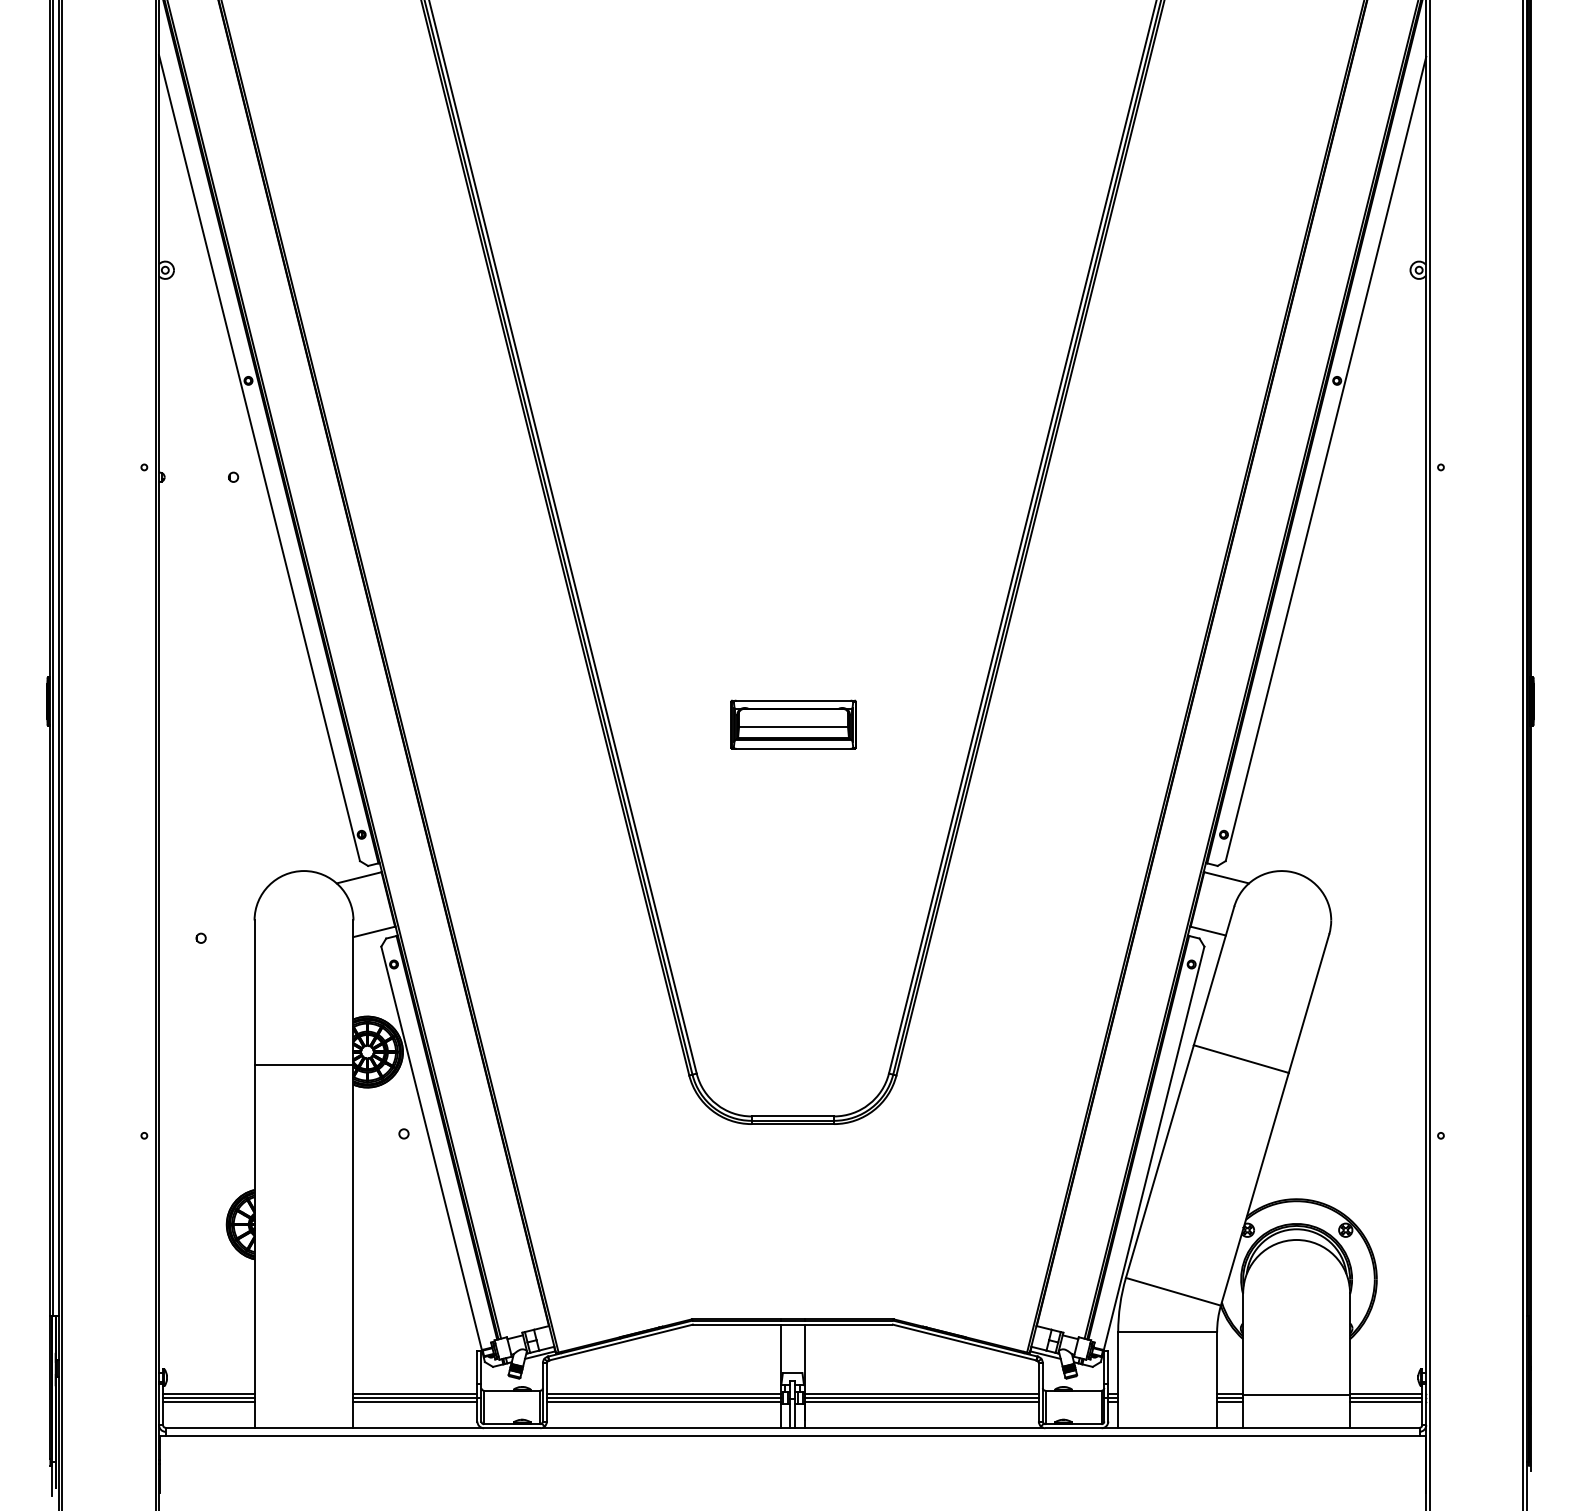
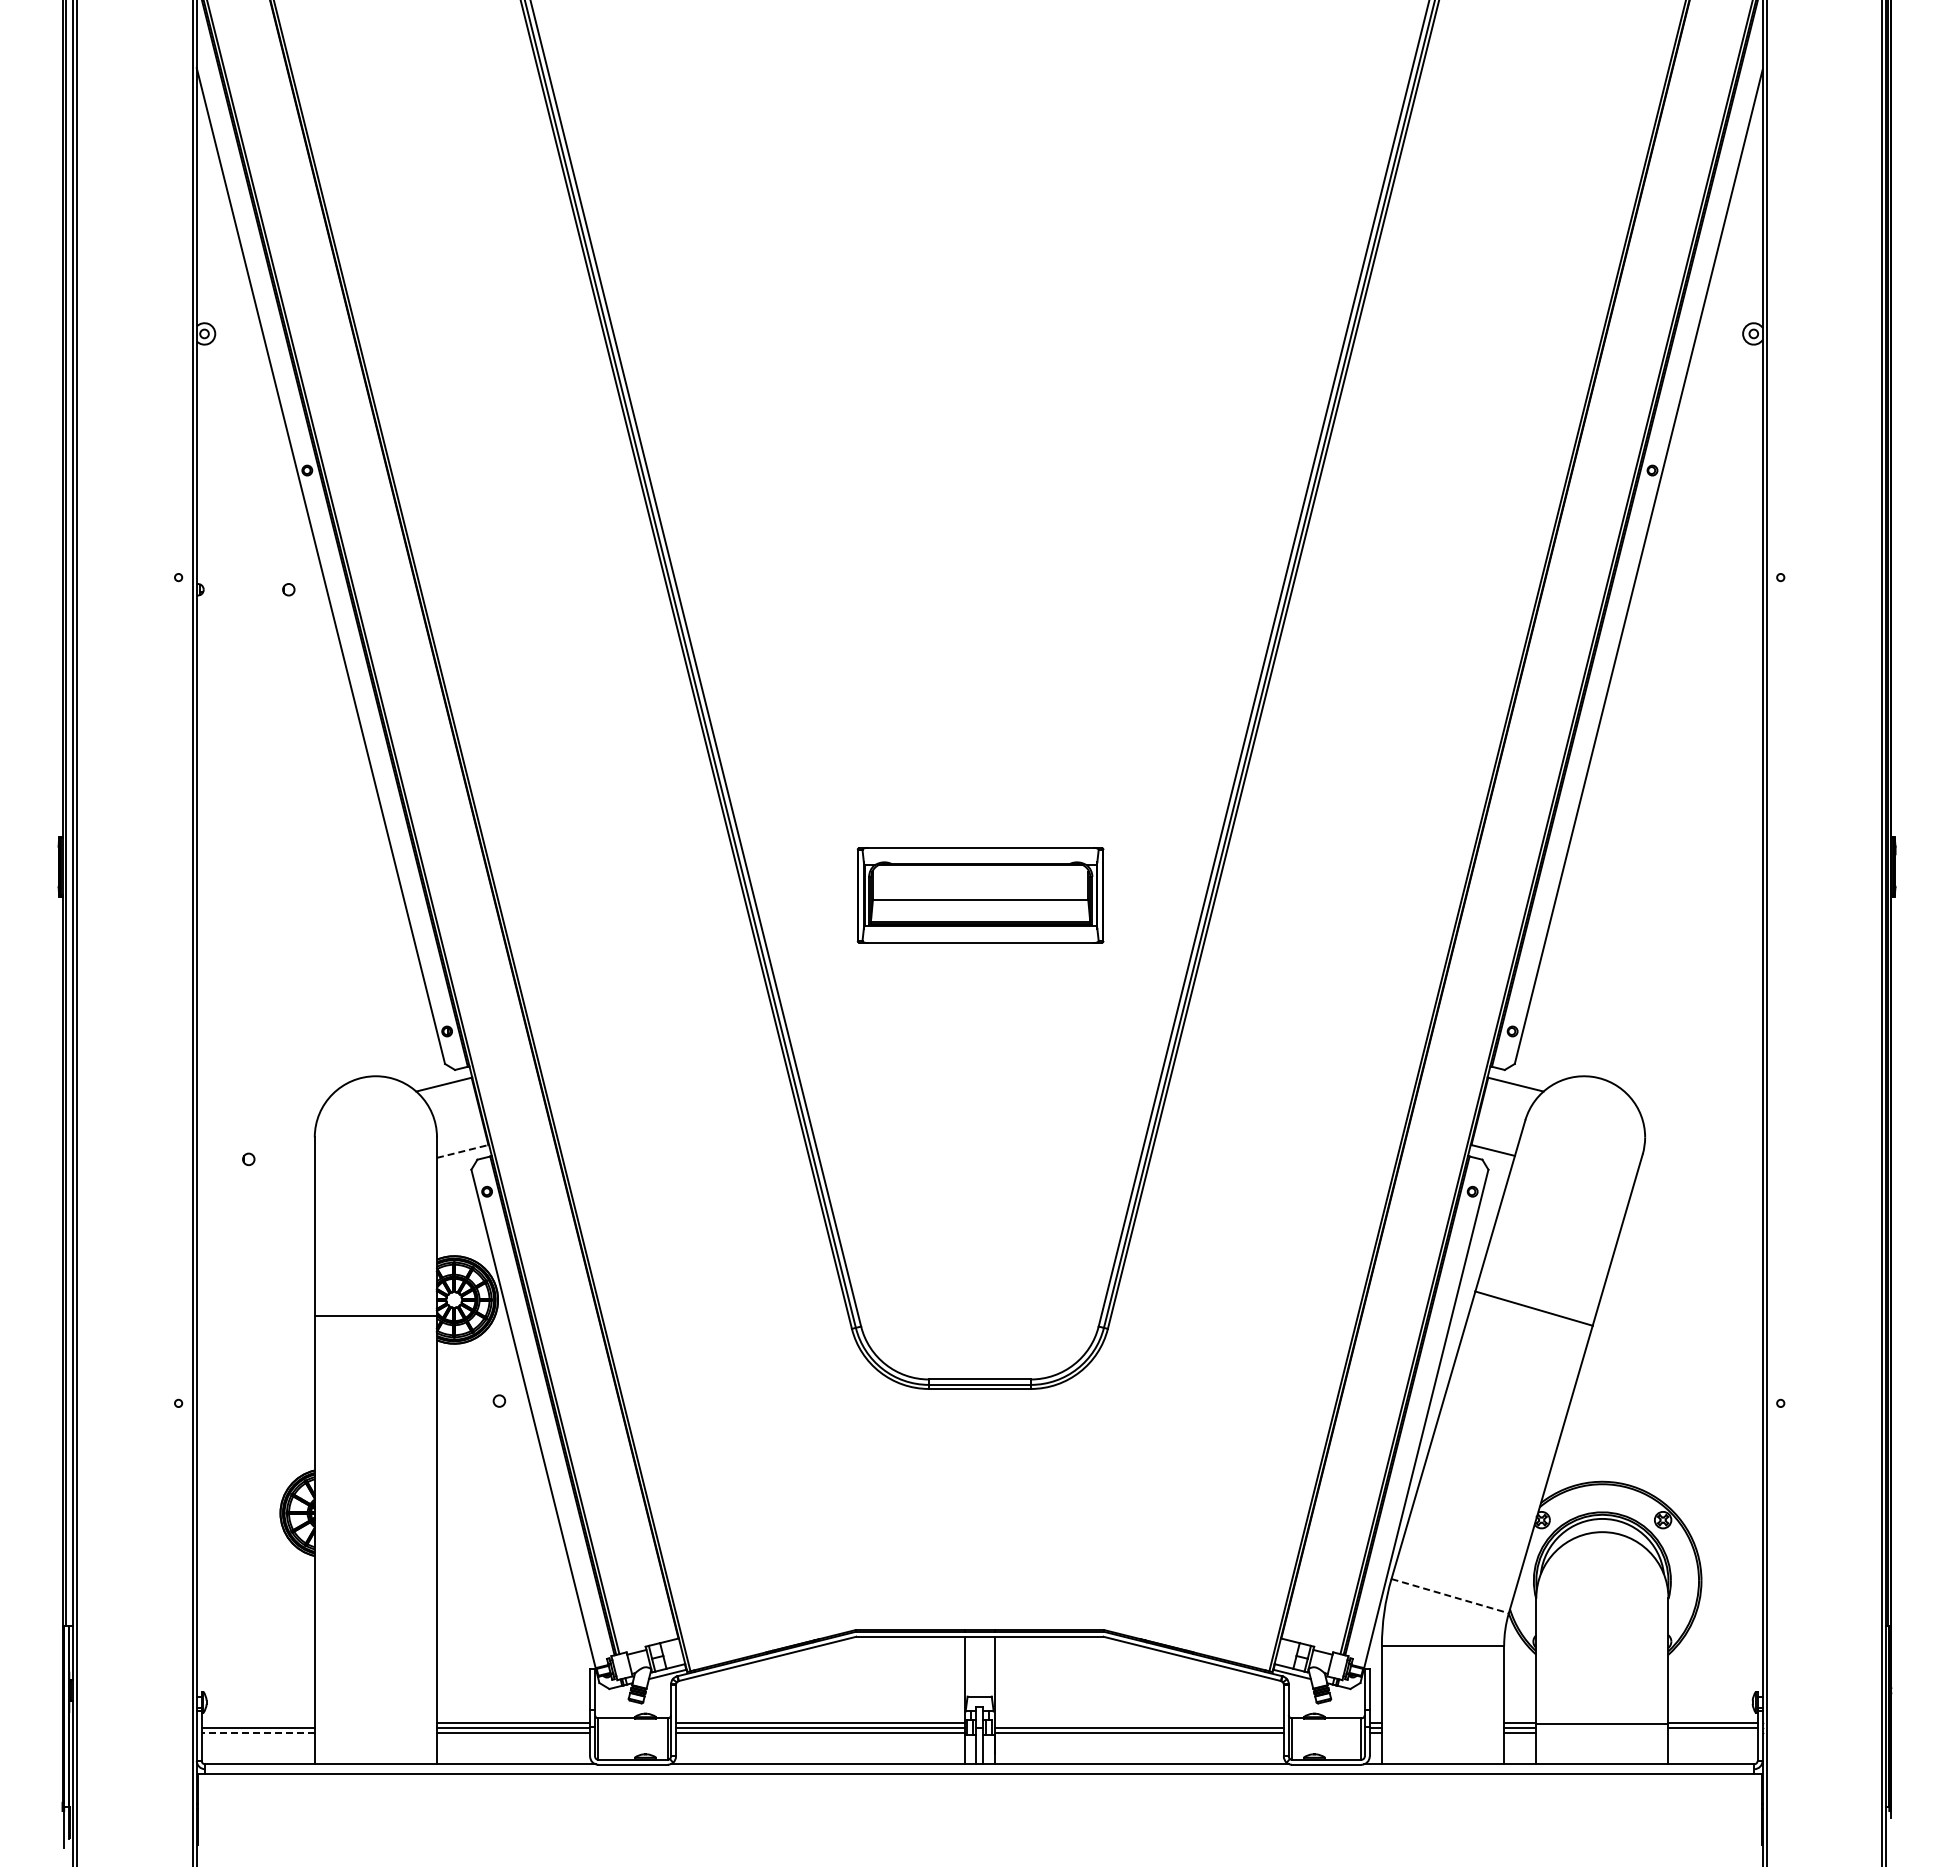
part: (793, 724) -> (980, 895), size x1.6
line: (374, 931) -> (462, 1151), solid -> dashed
line: (1173, 1292) -> (1450, 1596), solid -> dashed
line: (208, 1394) -> (257, 1722), removed
line: (921, 1394) -> (1138, 1722), removed
line: (209, 1402) -> (258, 1732), solid -> dashed
line: (1385, 1402) -> (1712, 1732), removed

